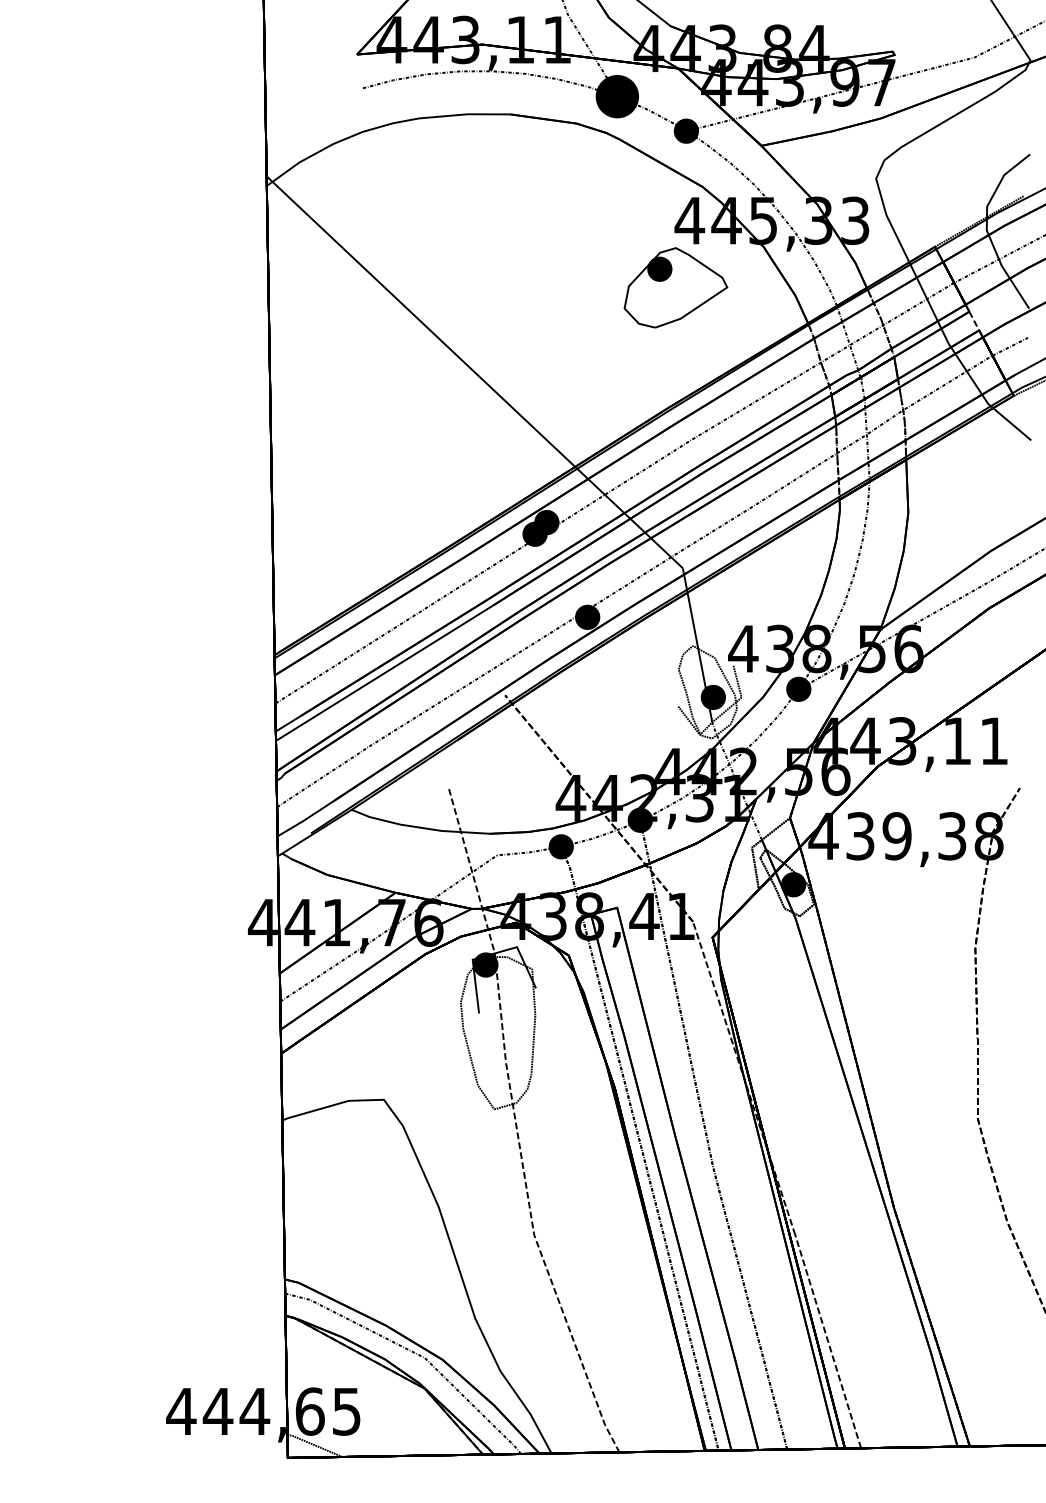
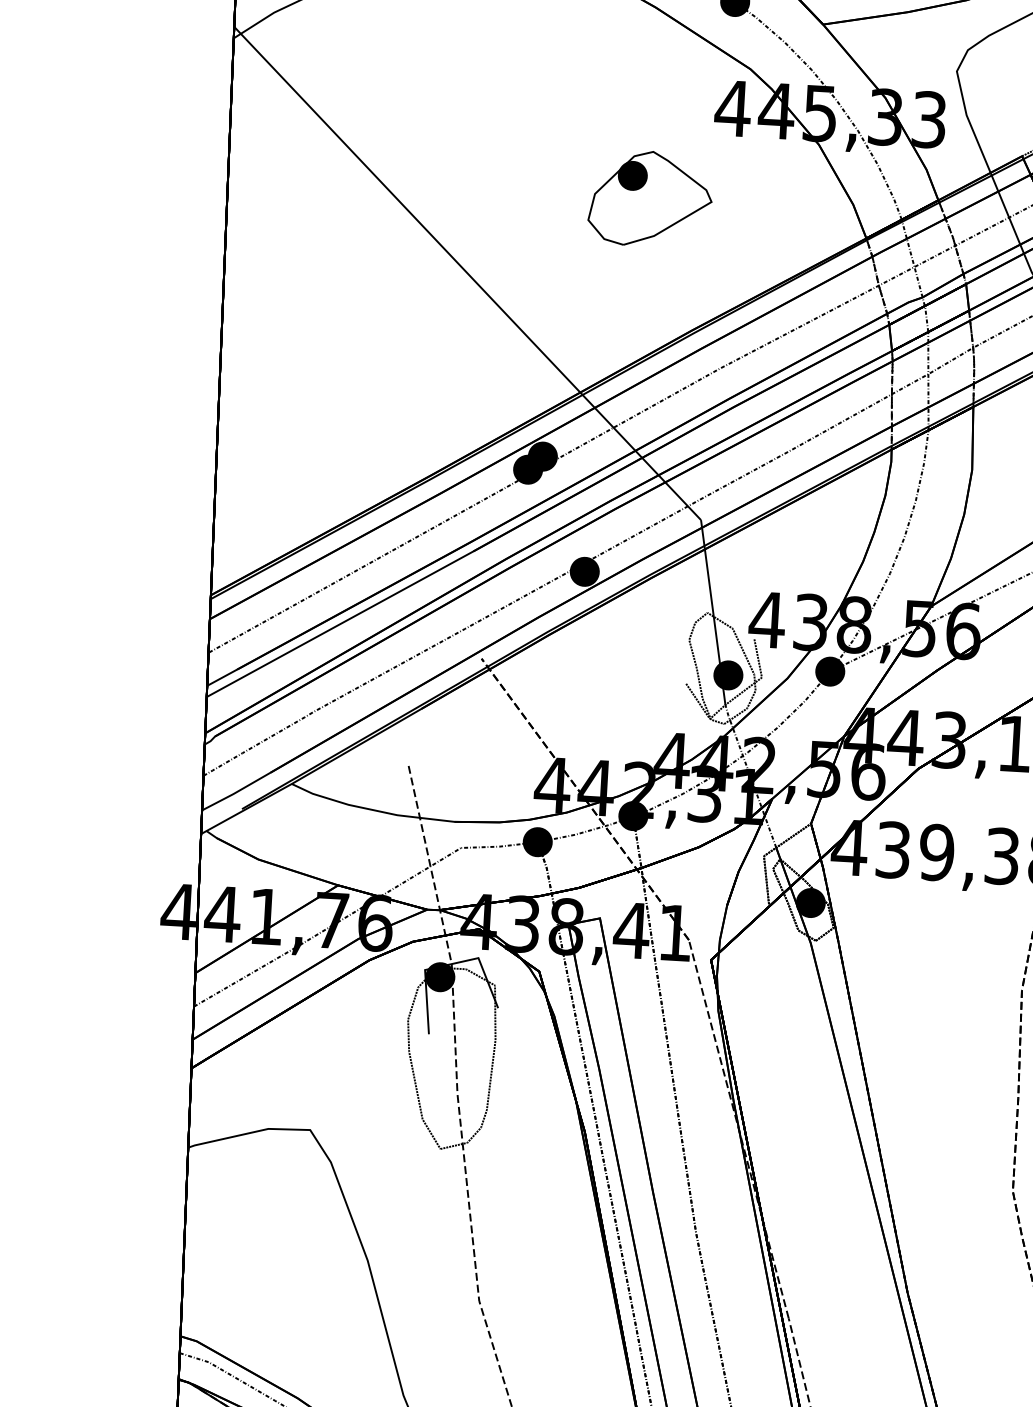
part: (675, 287) -> (650, 198), moved

